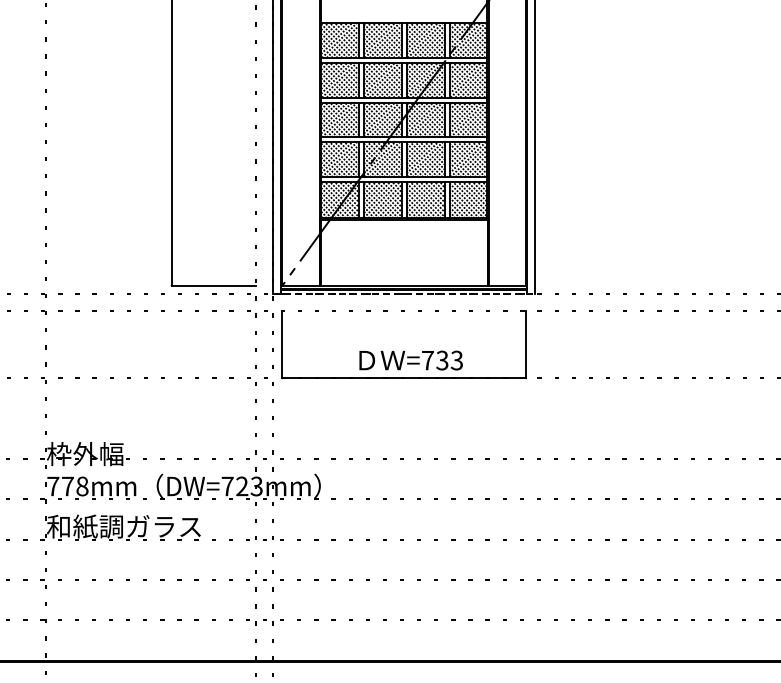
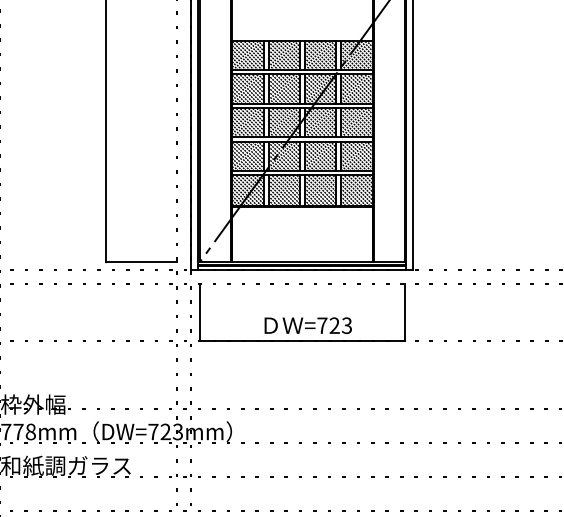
line: (404, 294) -> (302, 269), dashed -> solid
text: (442, 360) -> (334, 325), =733 -> =723

